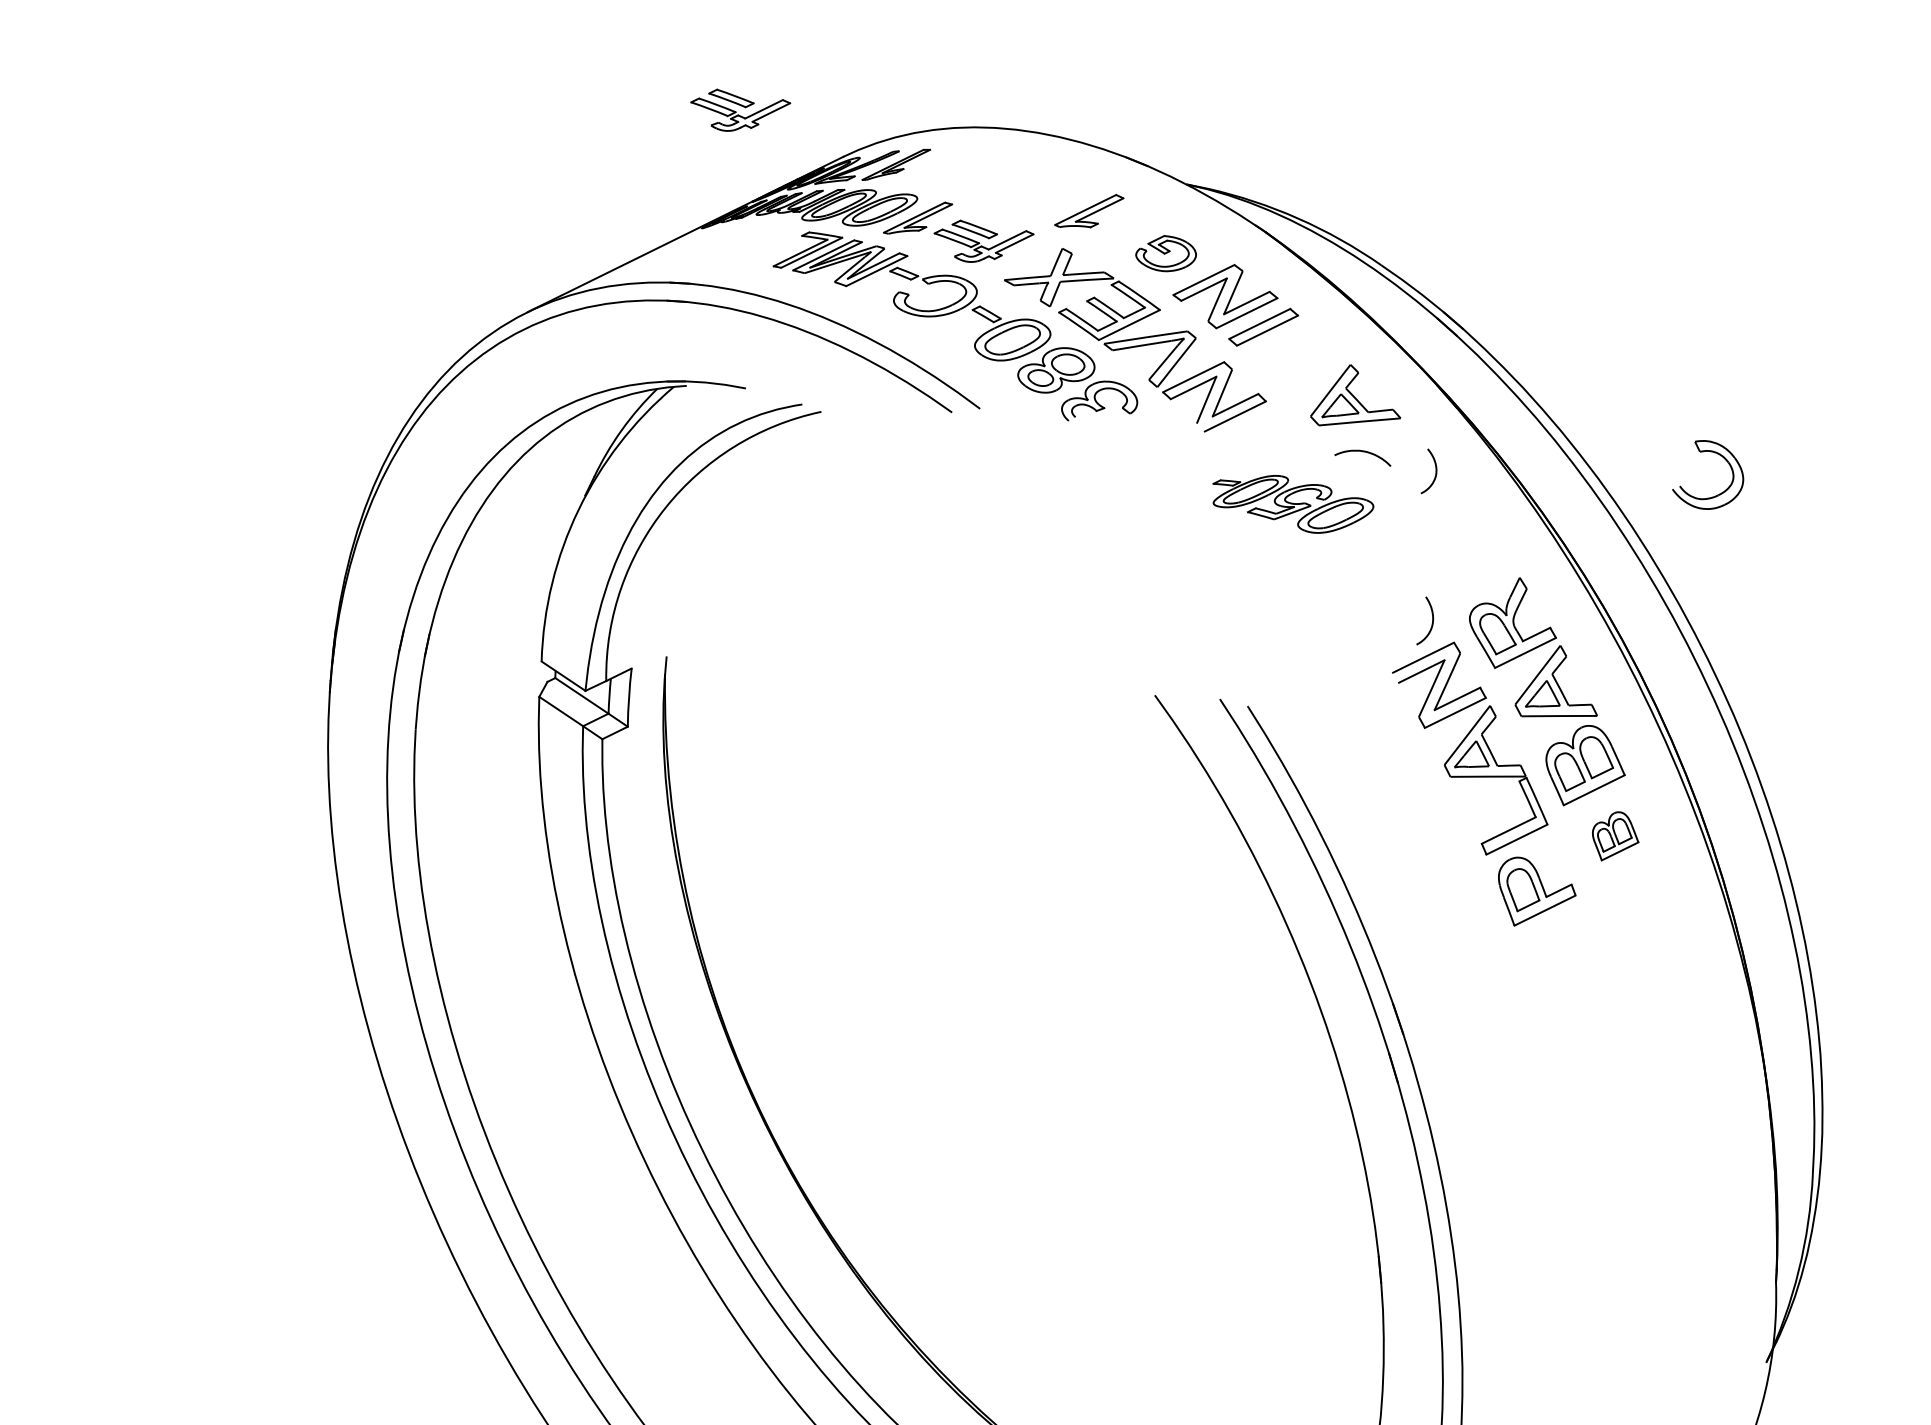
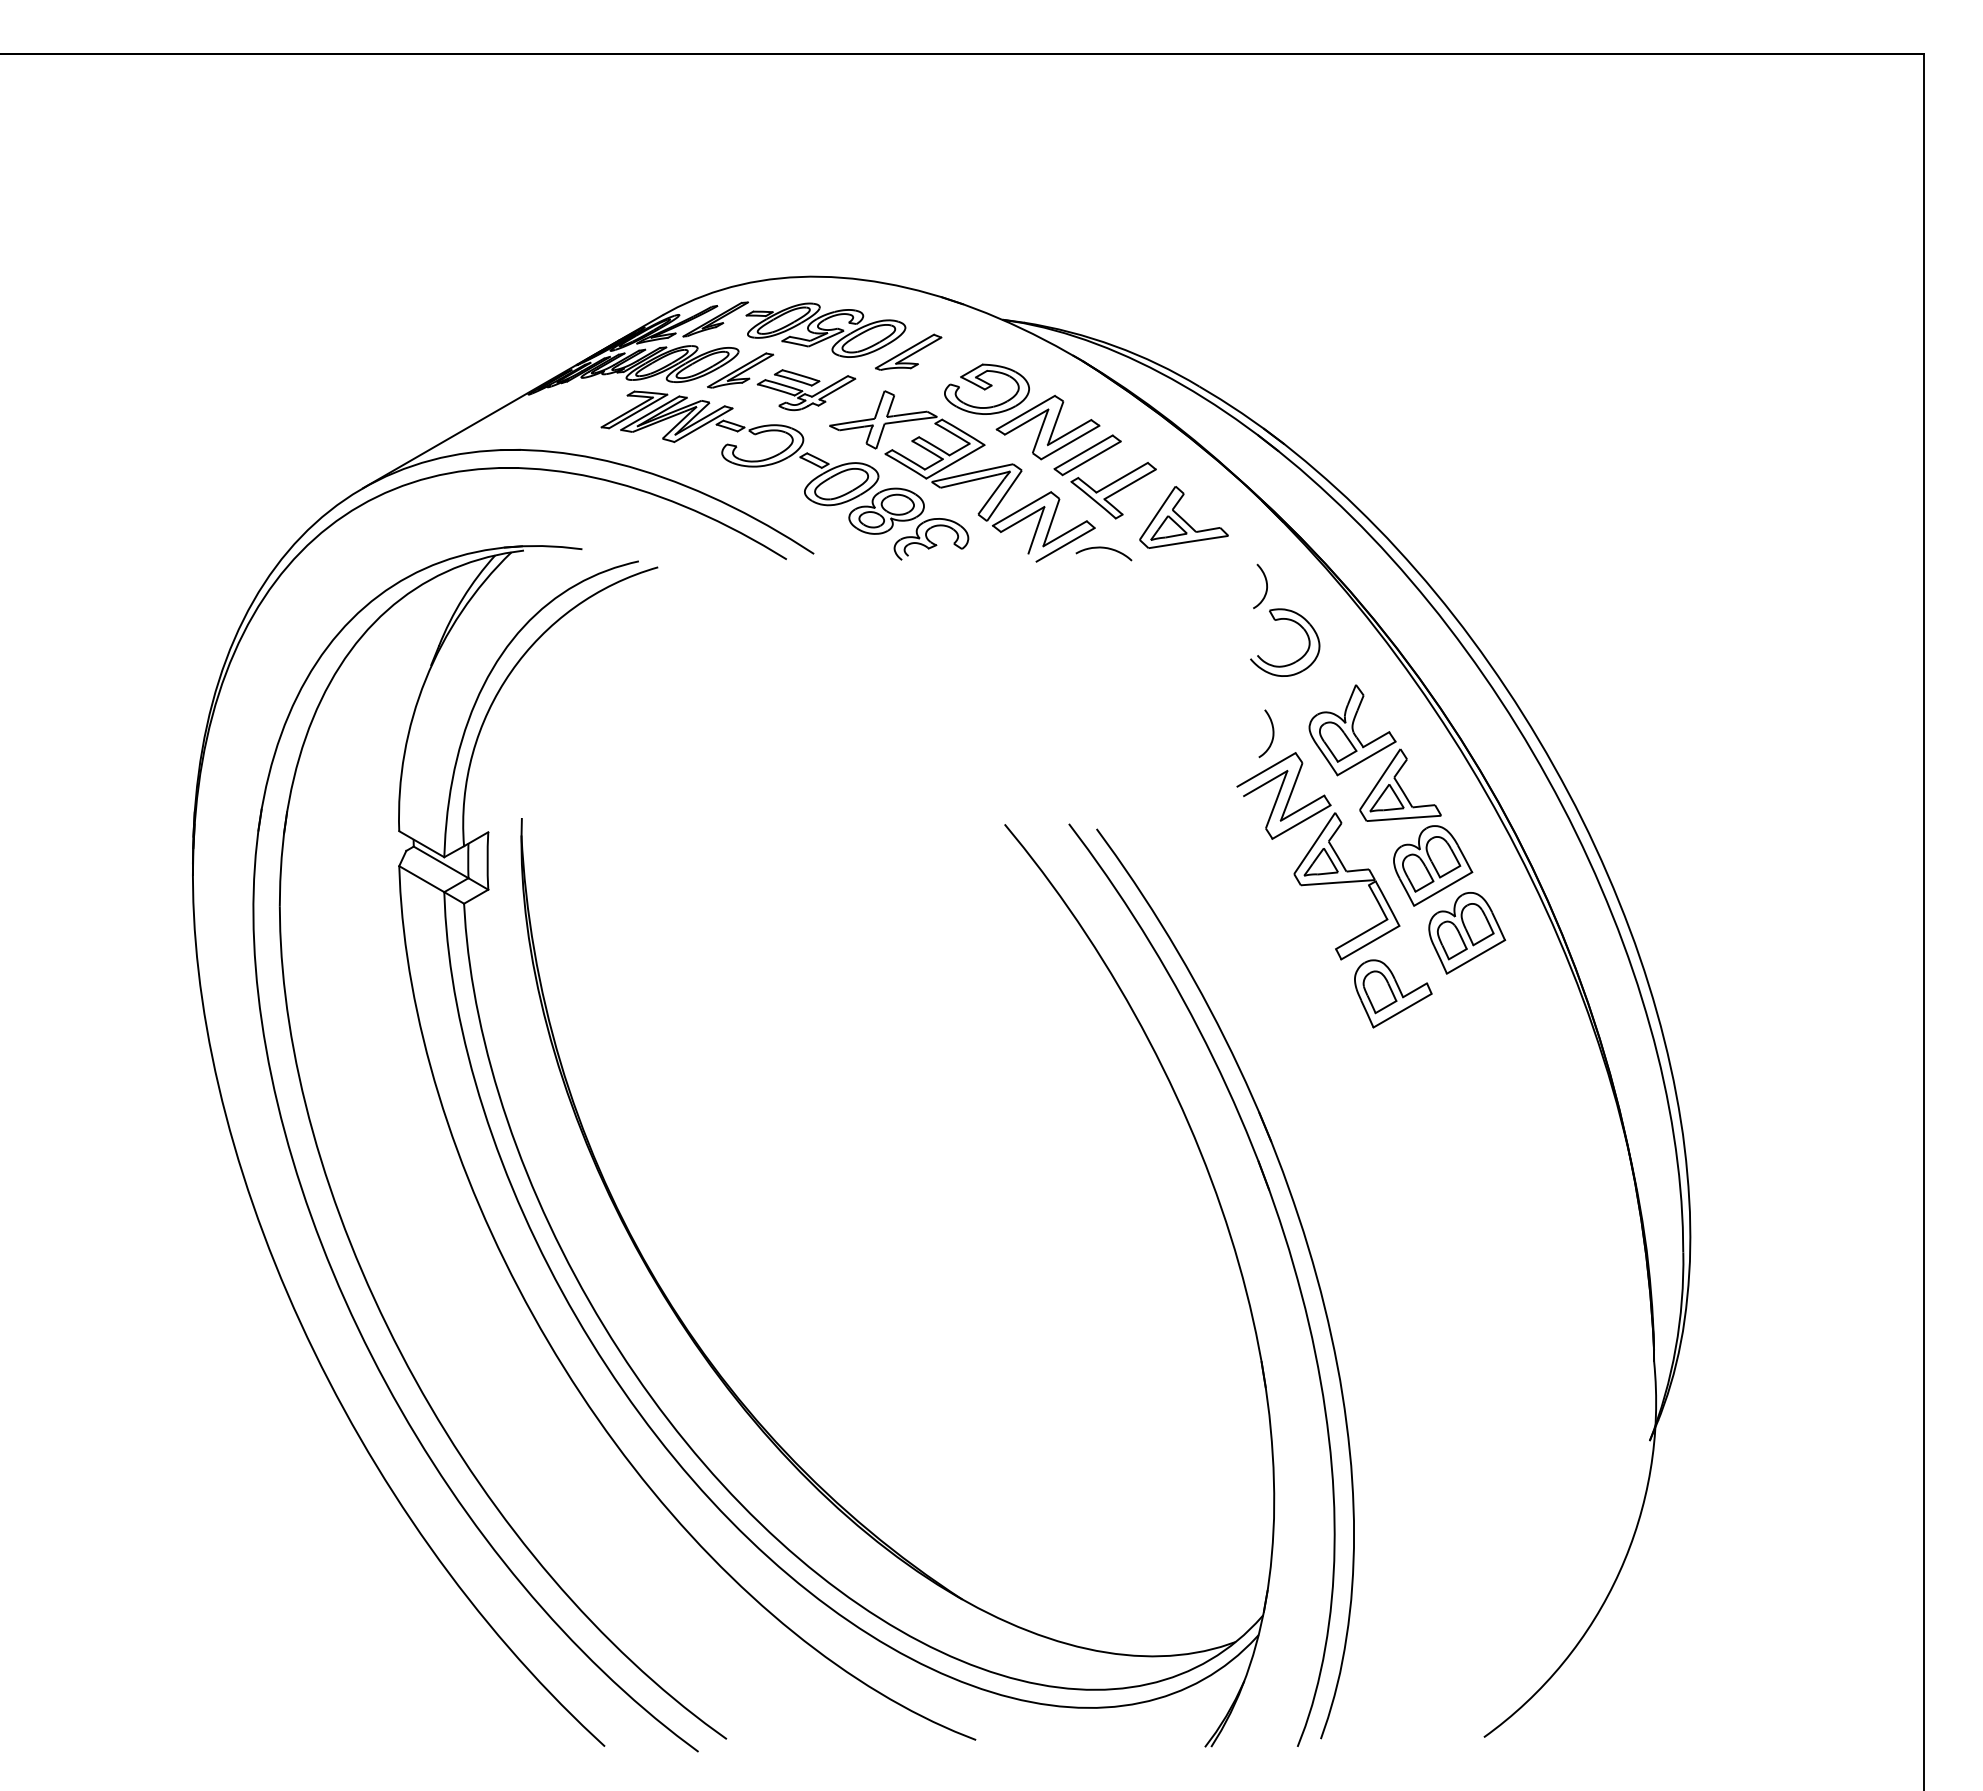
part: (740, 111) -> (558, 277), removed
part: (1165, 252) -> (986, 388), size x1.43
part: (1287, 364) -> (1113, 490), added
curve: (1362, 452) -> (1103, 548), moved
part: (1720, 493) -> (1297, 659), moved
part: (1292, 503) -> (825, 329), moved
part: (1615, 836) -> (1467, 933), size x1.67

